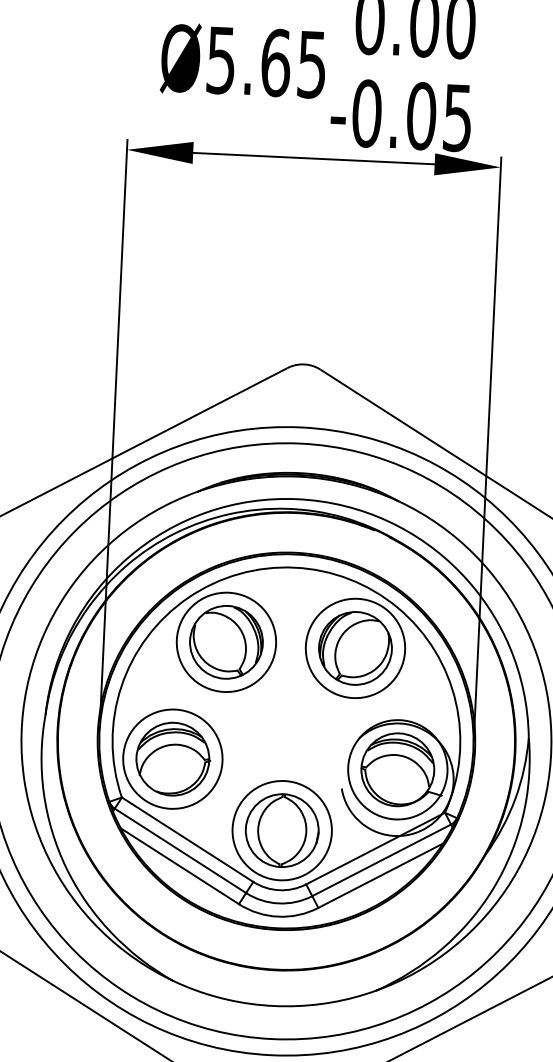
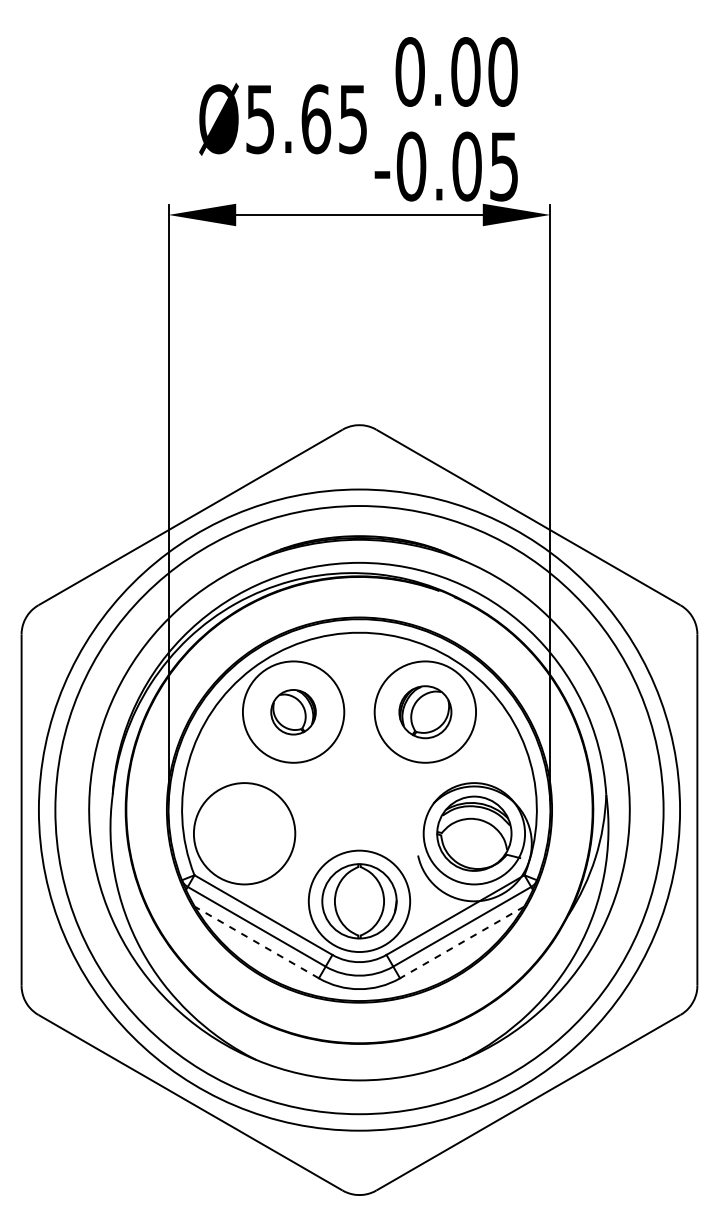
part: (226, 642) -> (293, 712), size x0.6
part: (355, 648) -> (425, 712), size x0.7
part: (172, 758) -> (244, 833), removed
line: (179, 866) -> (256, 942), solid -> dashed
line: (381, 875) -> (462, 942), solid -> dashed

